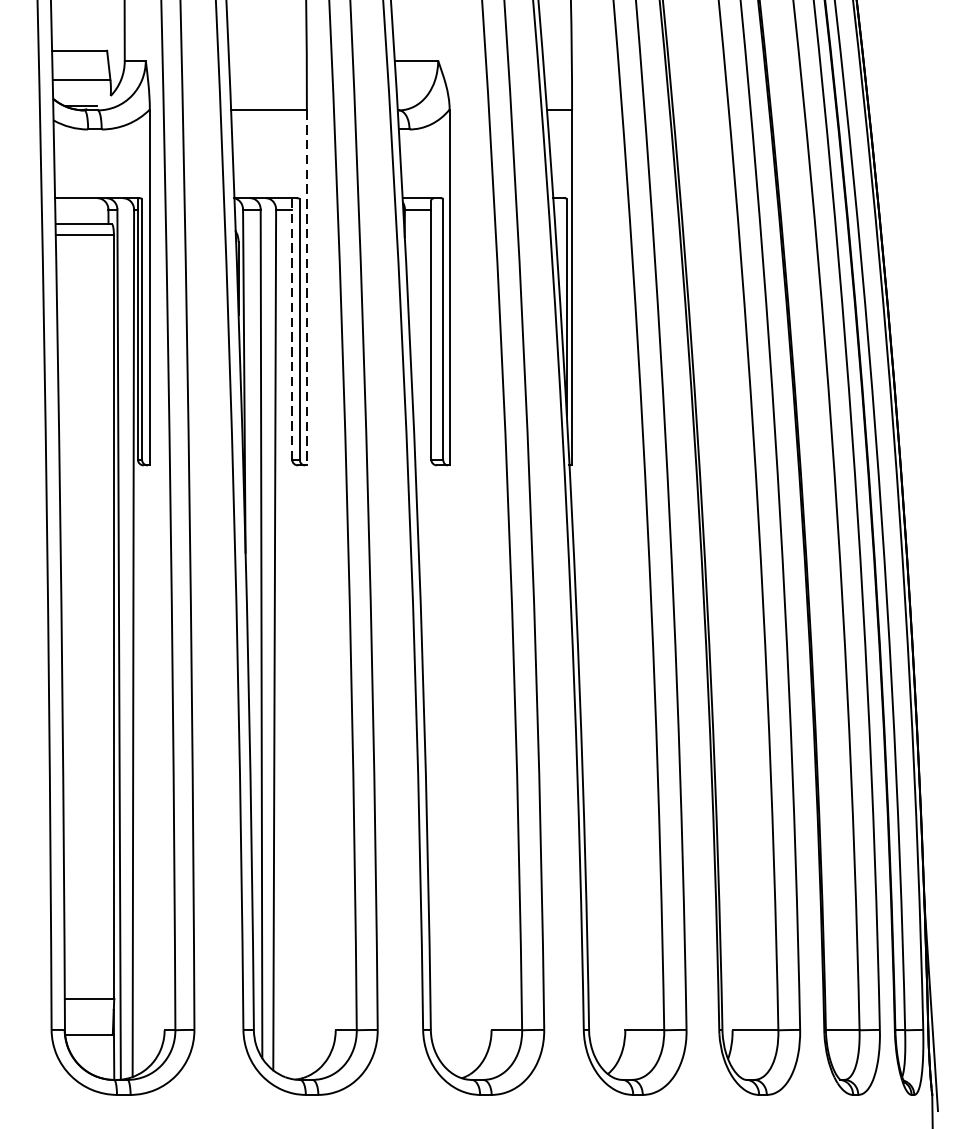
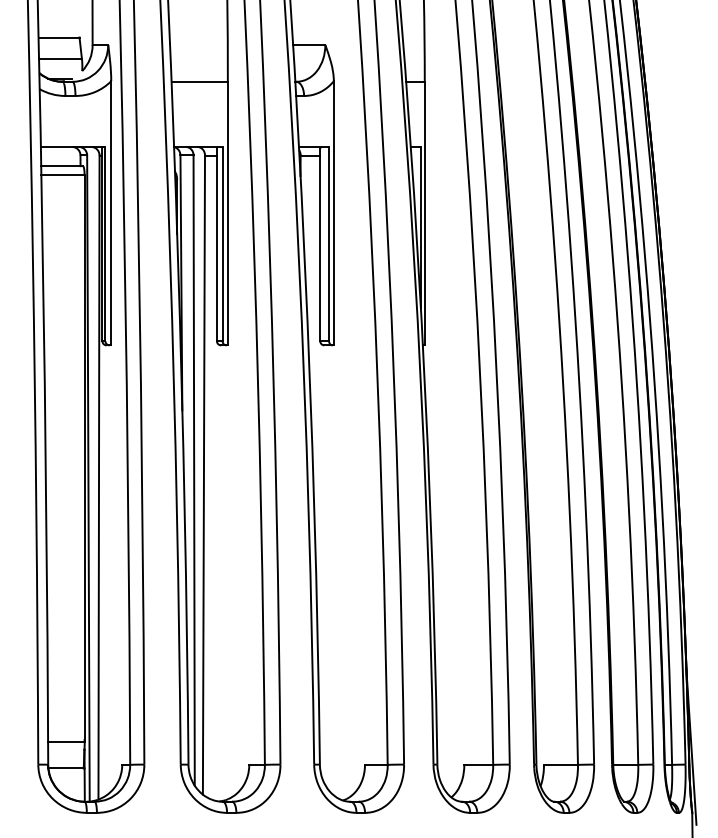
line: (306, 287) -> (227, 213), dashed -> solid
line: (291, 329) -> (216, 244), dashed -> solid

